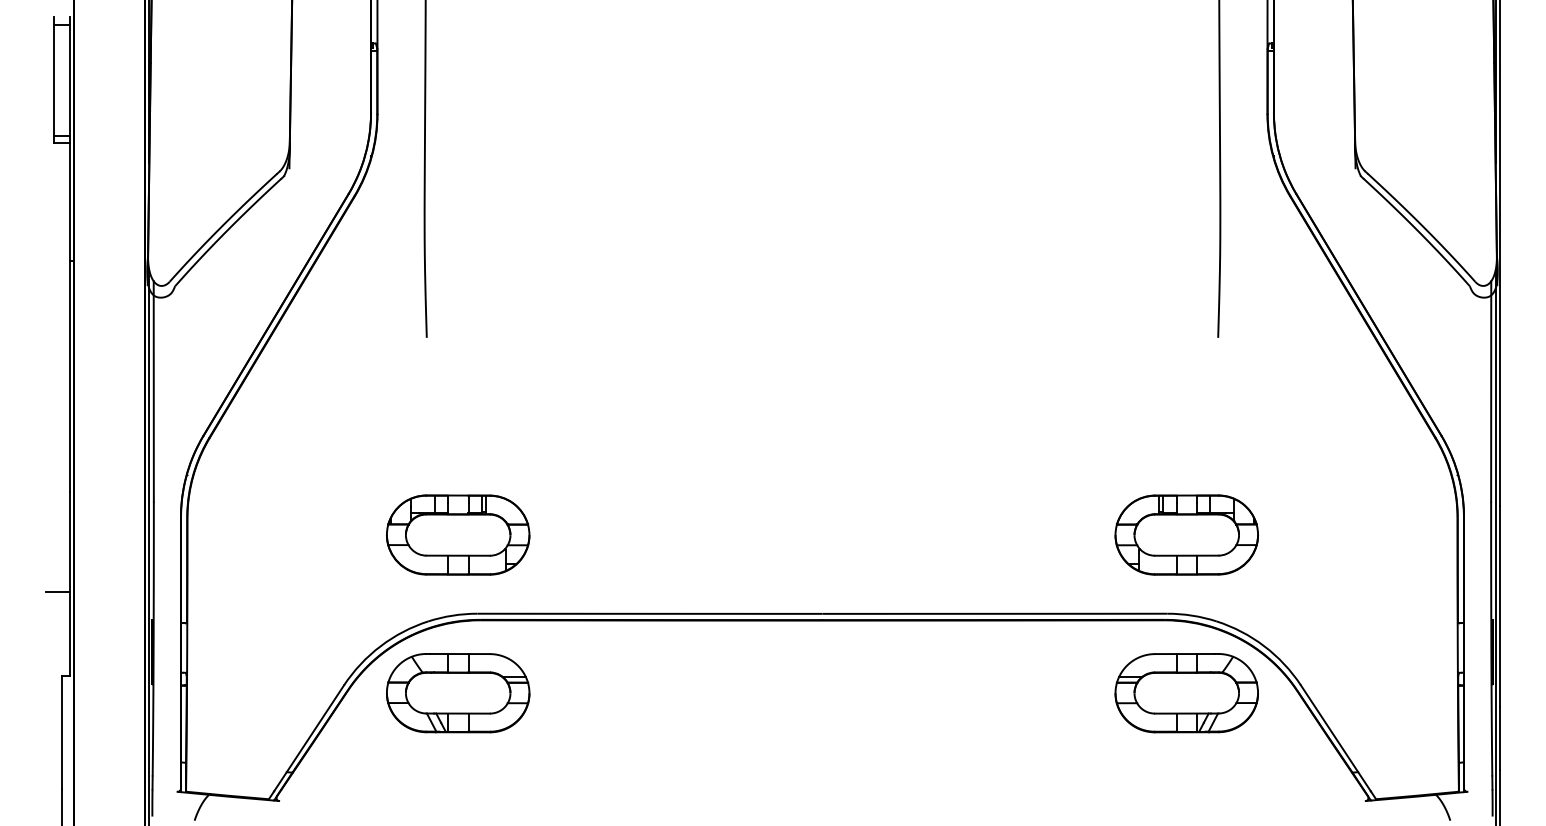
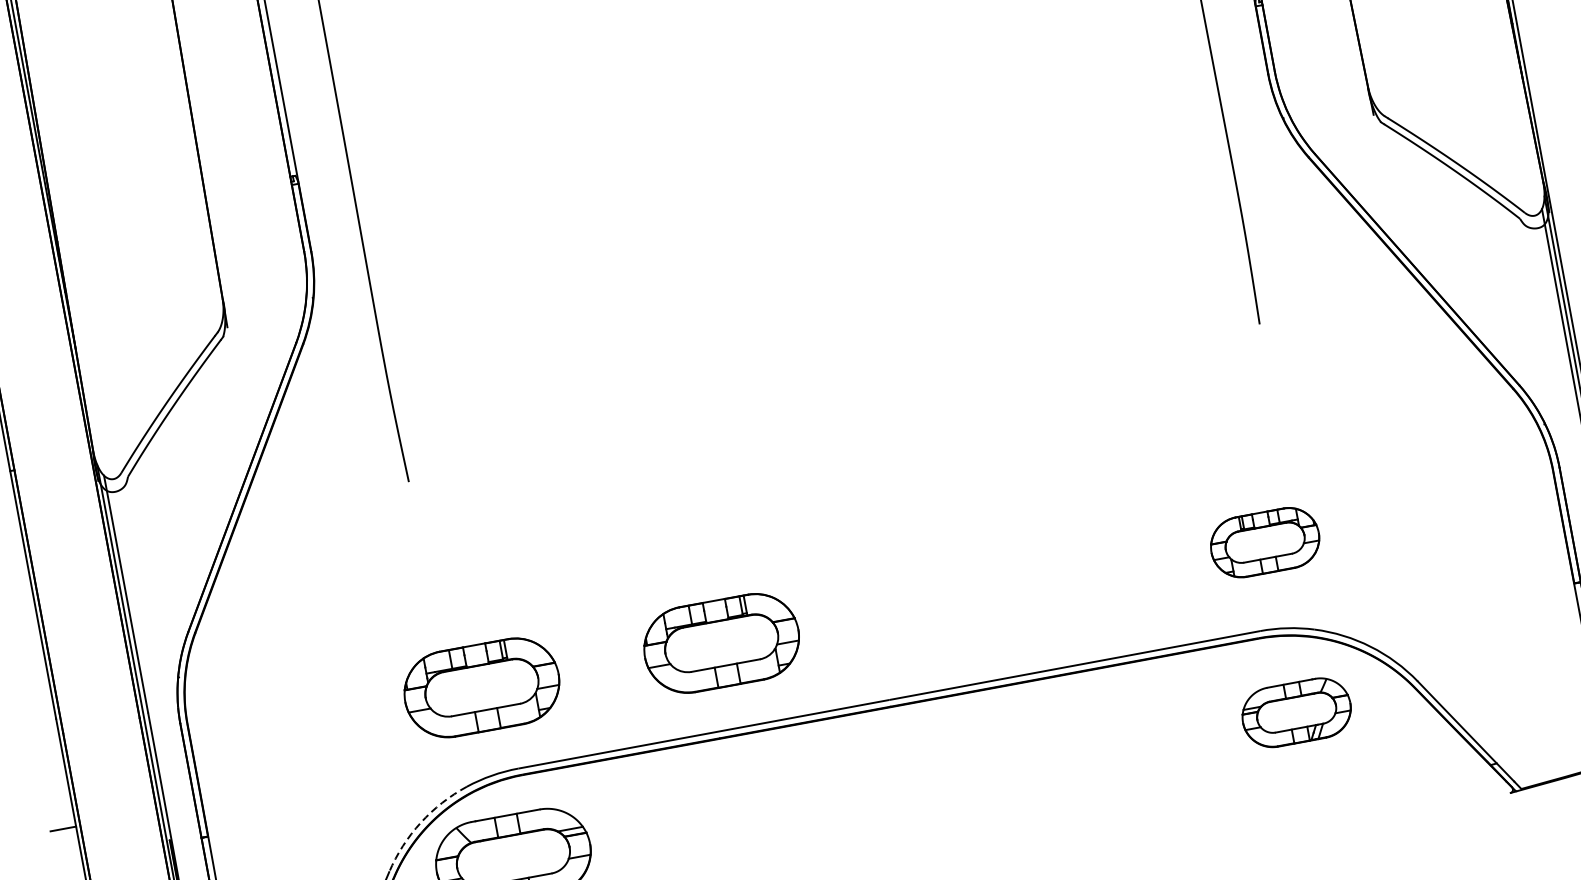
part: (681, 534) -> (721, 642), added
part: (1186, 534) -> (1264, 542), size x0.7
arc: (380, 646) -> (420, 823), solid -> dashed
part: (1186, 693) -> (1296, 713), size x0.7

